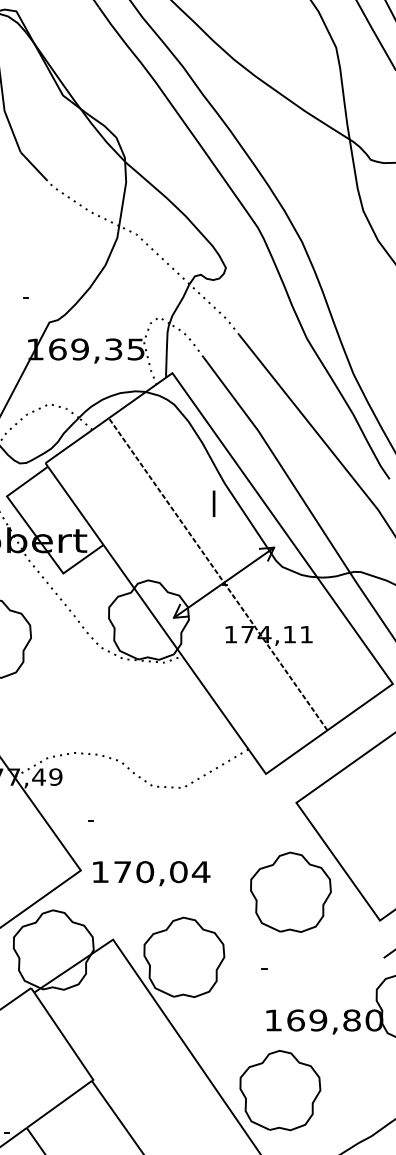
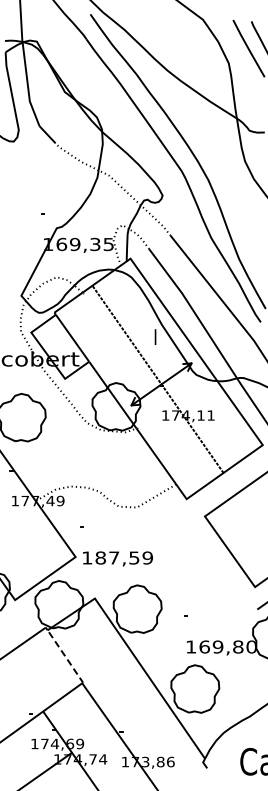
text: (162, 871) -> (124, 557), 170,04 -> 187,59
part: (290, 891) -> (201, 569), removed
line: (63, 1037) -> (65, 657), solid -> dashed

